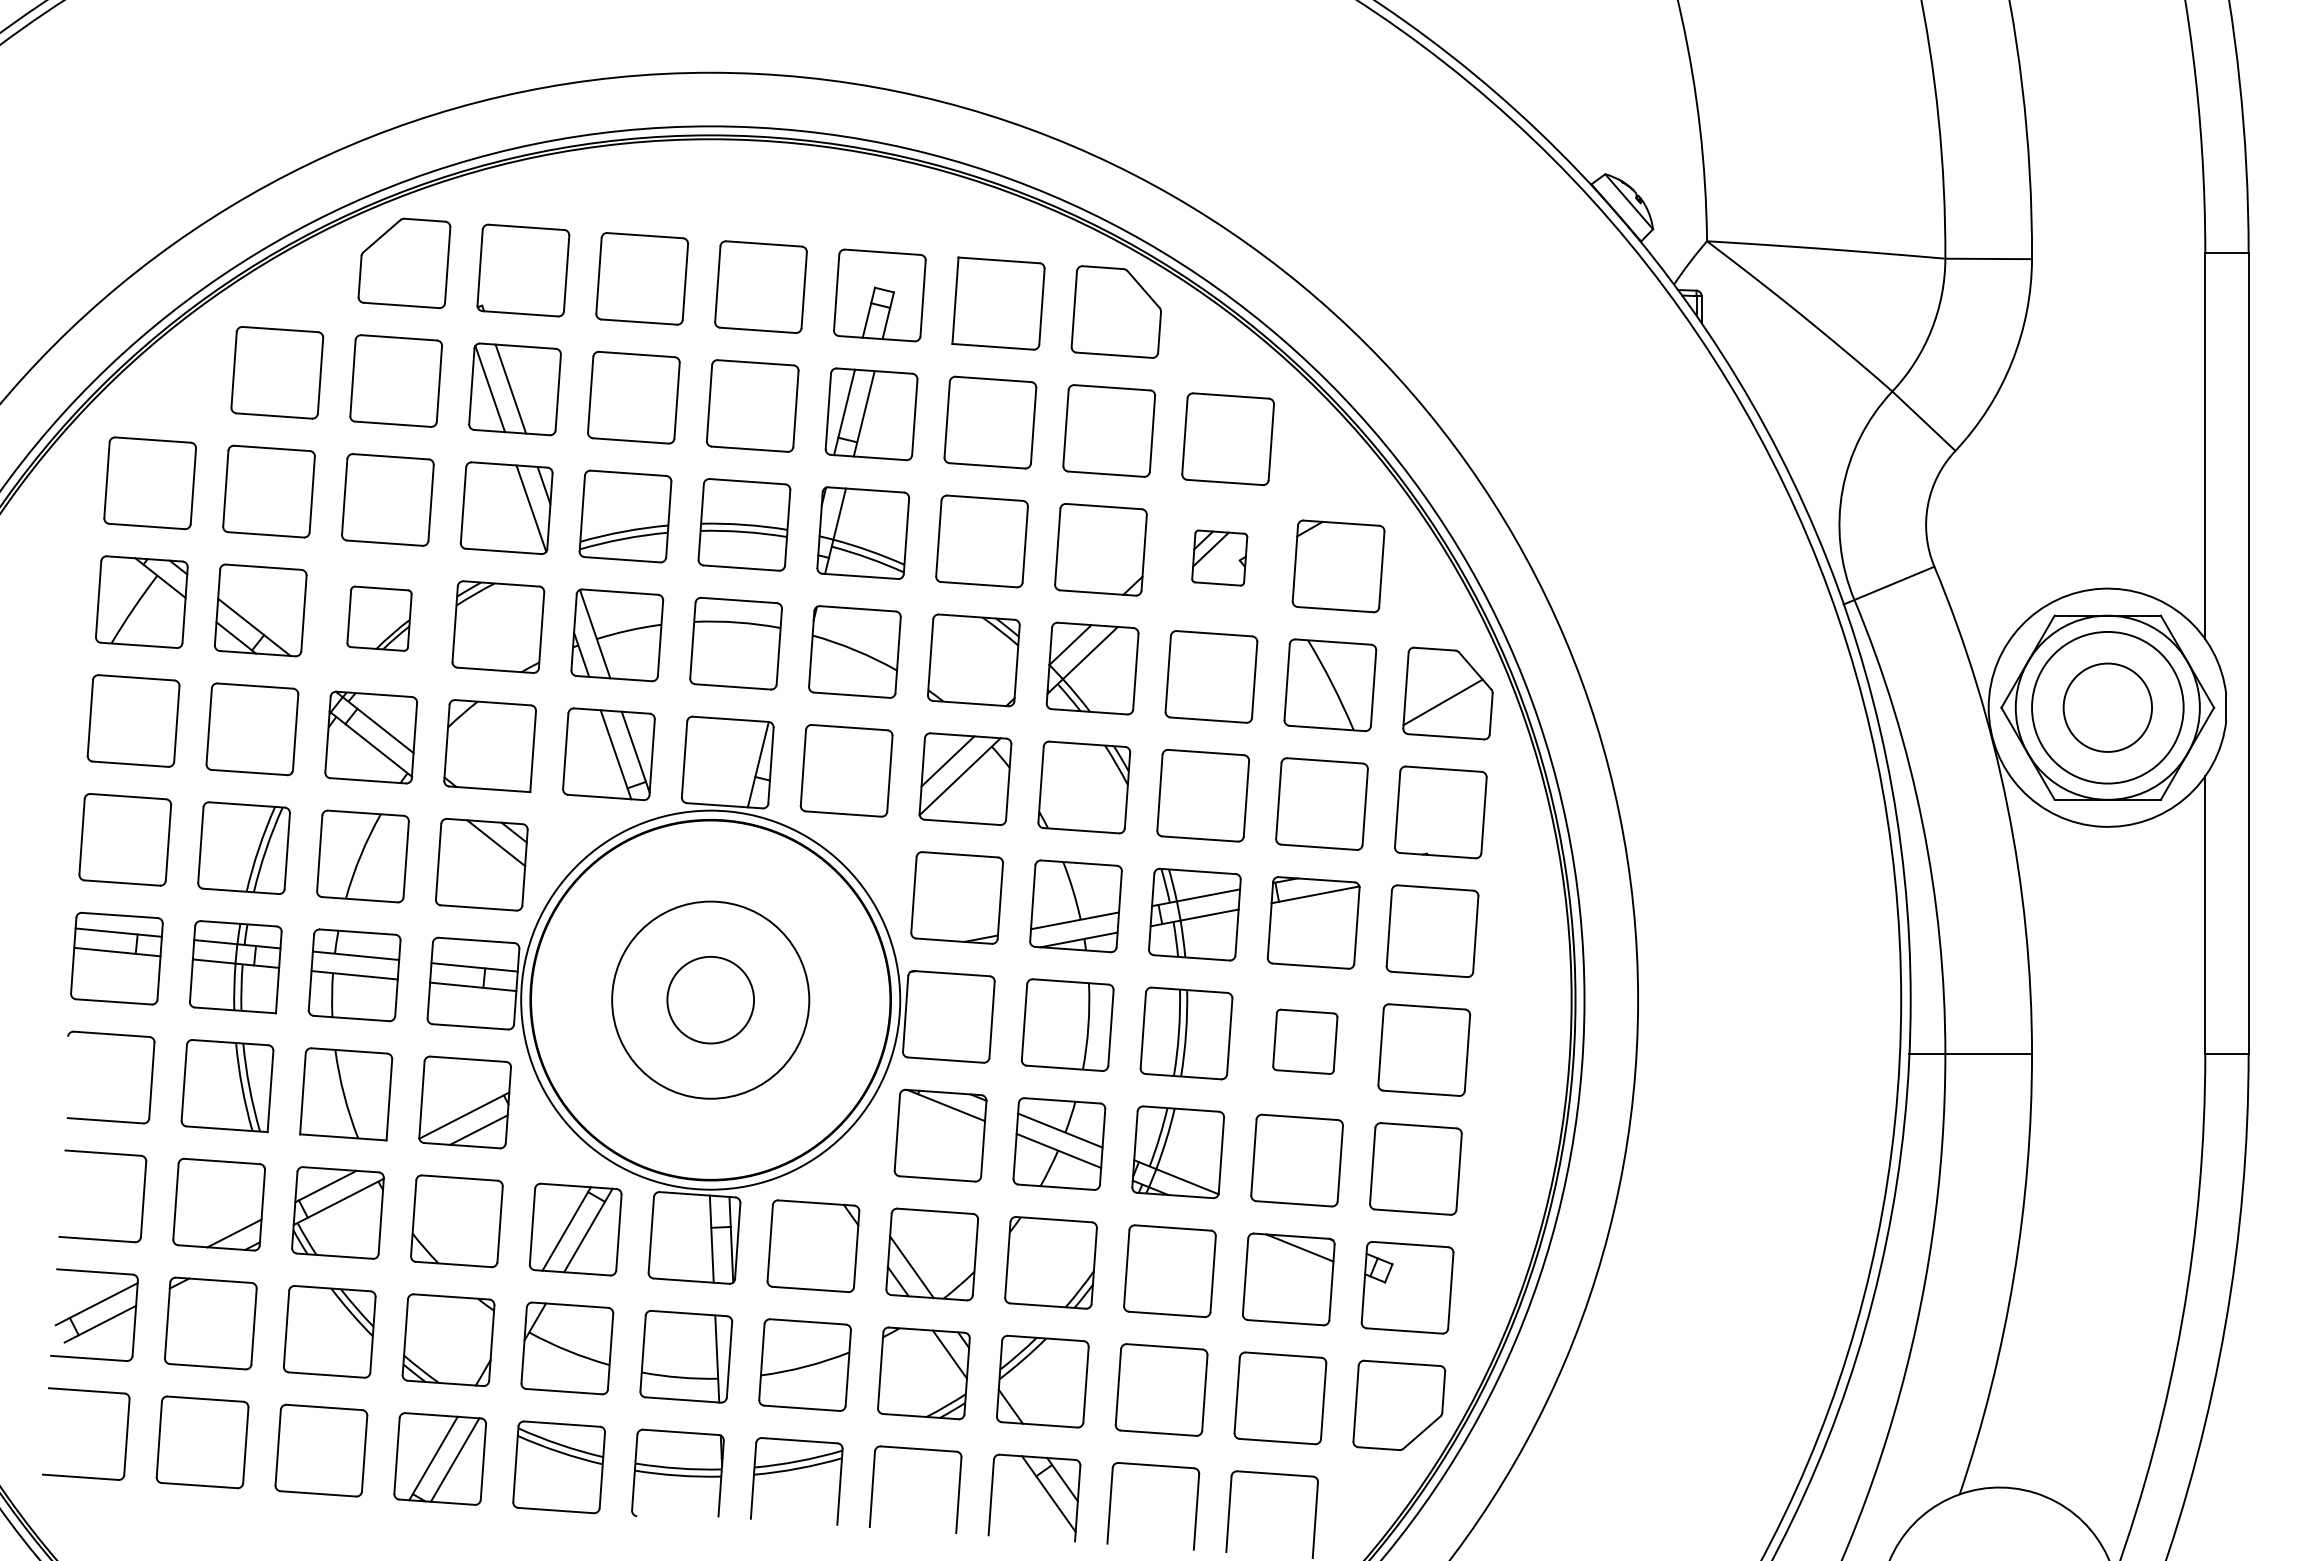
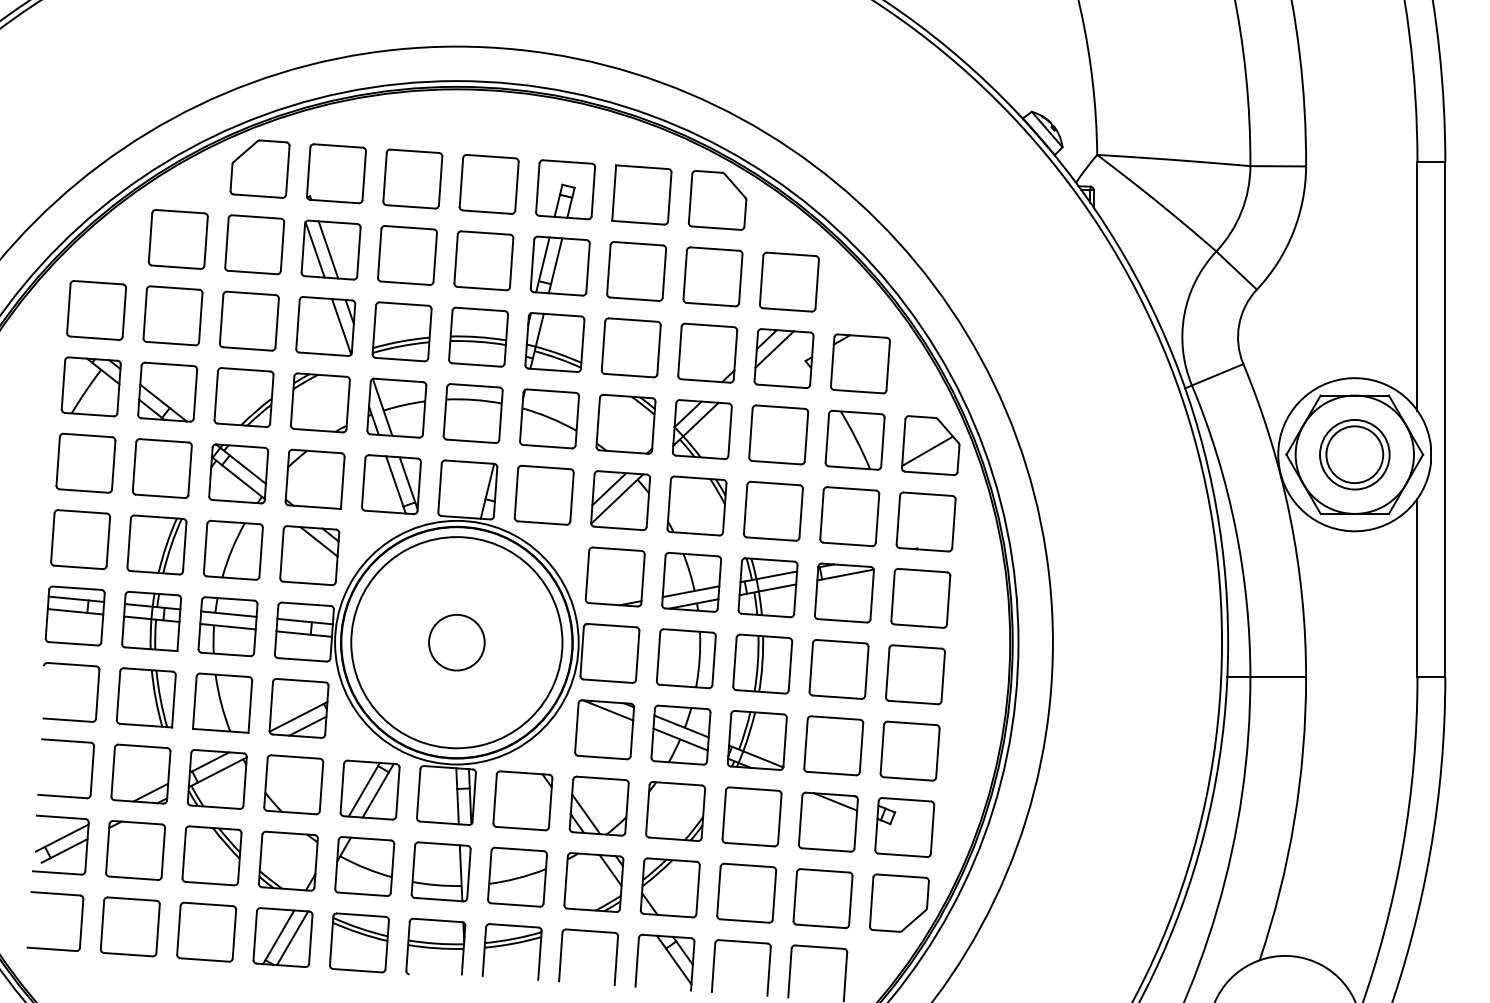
part: (1218, 558) -> (783, 358), size x1.67
part: (378, 618) -> (243, 397), size x1.43
circle: (2107, 707) -> (1354, 454), size x0.71
circle: (710, 999) -> (456, 642), size x1.67
part: (1304, 1041) -> (838, 669), size x1.43

